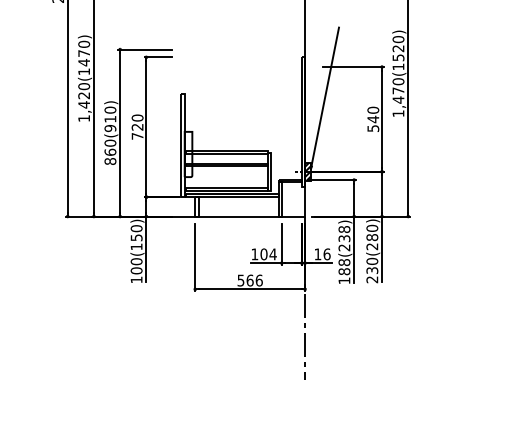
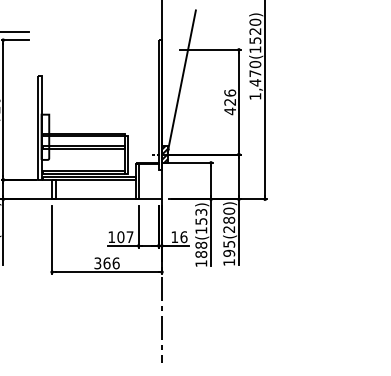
text: (373, 119) -> (230, 102), 540 -> 426
text: (344, 238) -> (201, 221), 188(238) -> 188(153)
text: (272, 254) -> (129, 237), 104 -> 107
text: (372, 270) -> (229, 253), 230(280) -> 195(280)
text: (240, 279) -> (97, 262), 566 -> 366

